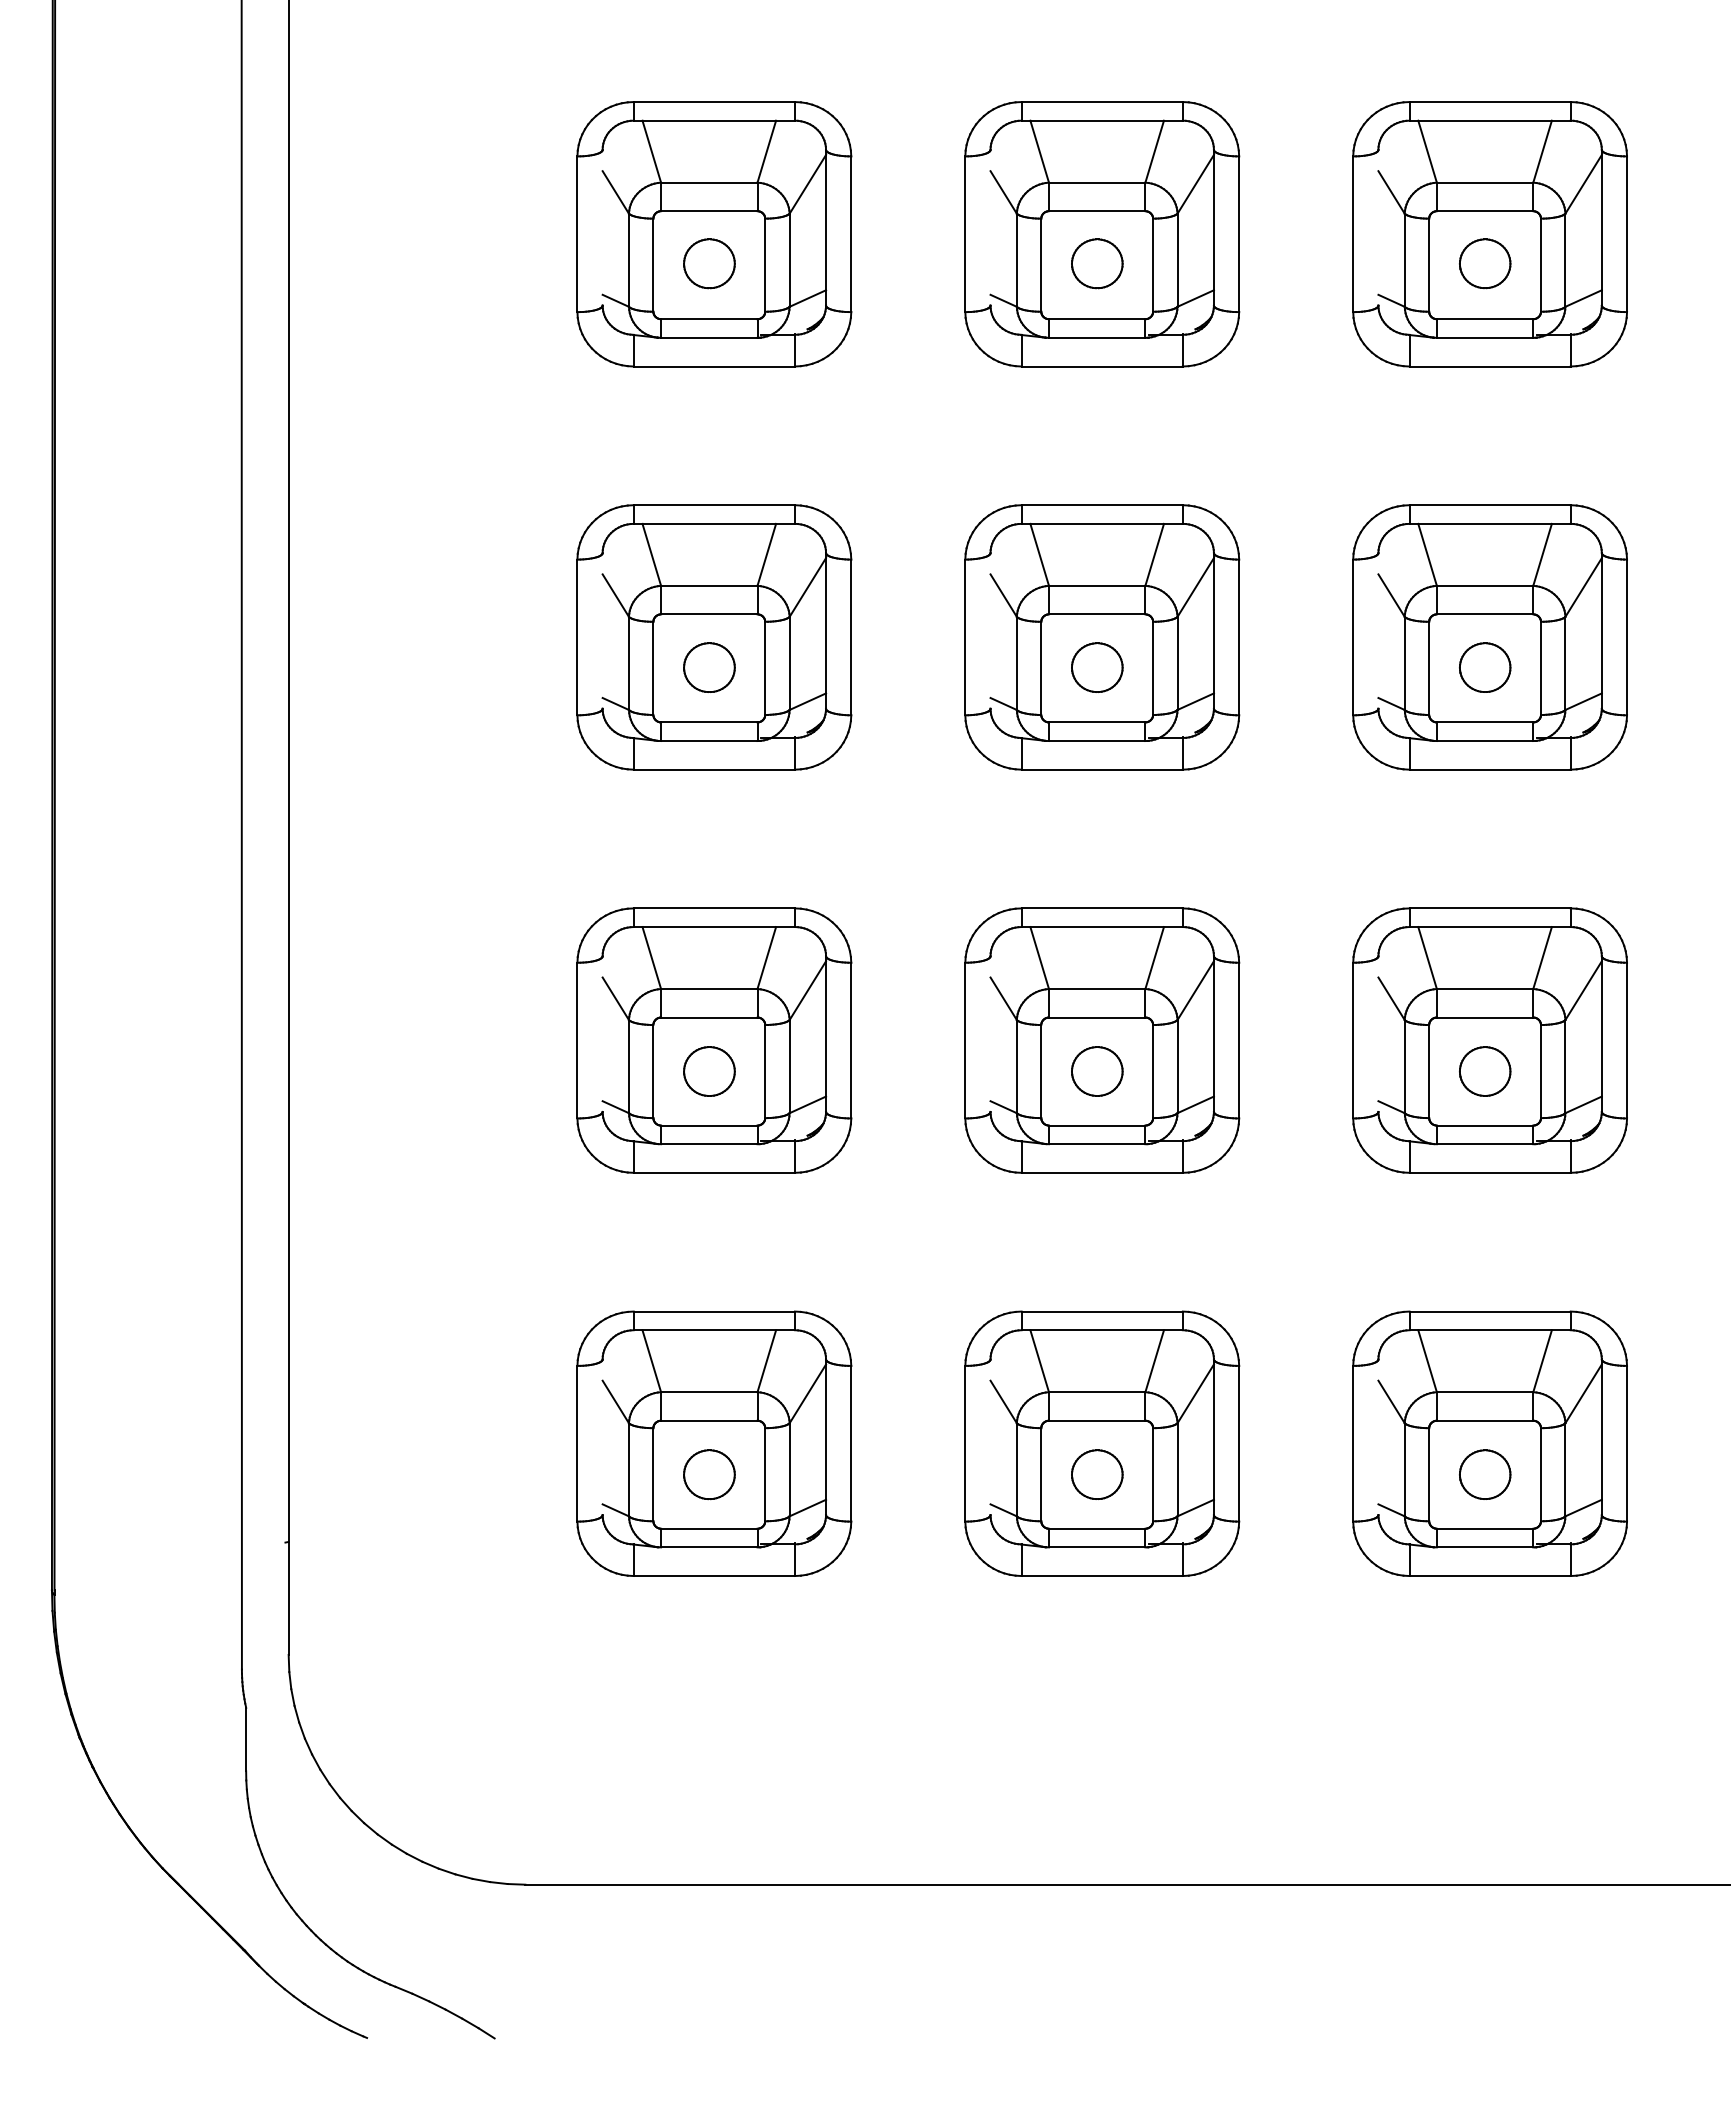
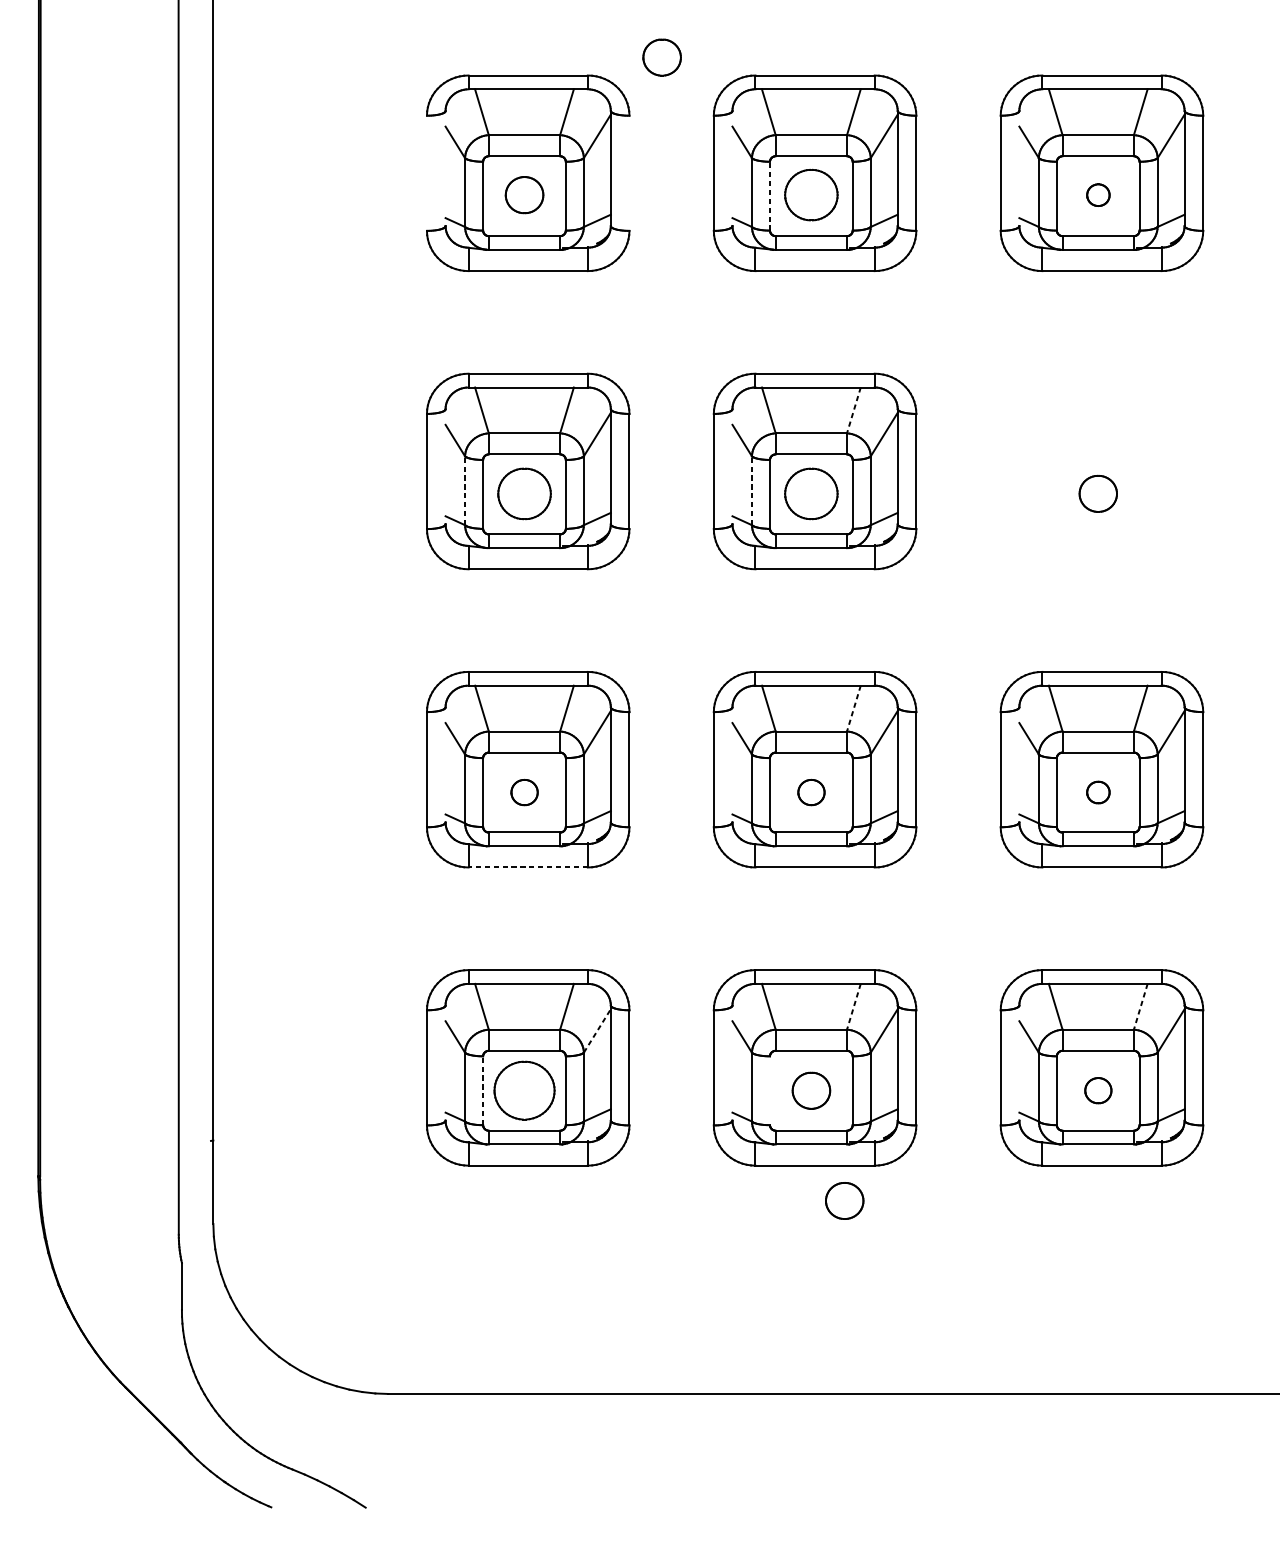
part: (895, 77) -> (662, 57), added
line: (577, 234) -> (426, 173), removed
line: (851, 234) -> (629, 173), removed
part: (1097, 263) -> (811, 194), size x1.4
part: (1485, 263) -> (1098, 194), size x0.6
line: (1041, 265) -> (770, 196), solid -> dashed
line: (1154, 555) -> (853, 410), solid -> dashed
part: (1489, 637) -> (1101, 471), removed
line: (628, 663) -> (464, 490), solid -> dashed
line: (1016, 663) -> (751, 490), solid -> dashed
part: (709, 667) -> (524, 493), size x1.4
part: (1097, 667) -> (811, 493), size x1.4
line: (1154, 958) -> (853, 708), solid -> dashed
part: (709, 1071) -> (524, 792), size x0.7
part: (1097, 1071) -> (811, 792), size x0.7
part: (1485, 1071) -> (1098, 792), size x0.6
line: (714, 1172) -> (528, 867), solid -> dashed
line: (1154, 1361) -> (853, 1007), solid -> dashed
line: (1542, 1361) -> (1140, 1007), solid -> dashed
line: (807, 1393) -> (597, 1030), solid -> dashed
line: (653, 1474) -> (483, 1090), solid -> dashed
part: (709, 1474) -> (524, 1090), size x1.6
line: (1041, 1474) -> (770, 1090), removed
part: (1485, 1474) -> (1098, 1090), size x0.7
part: (1142, 1623) -> (844, 1200), added

